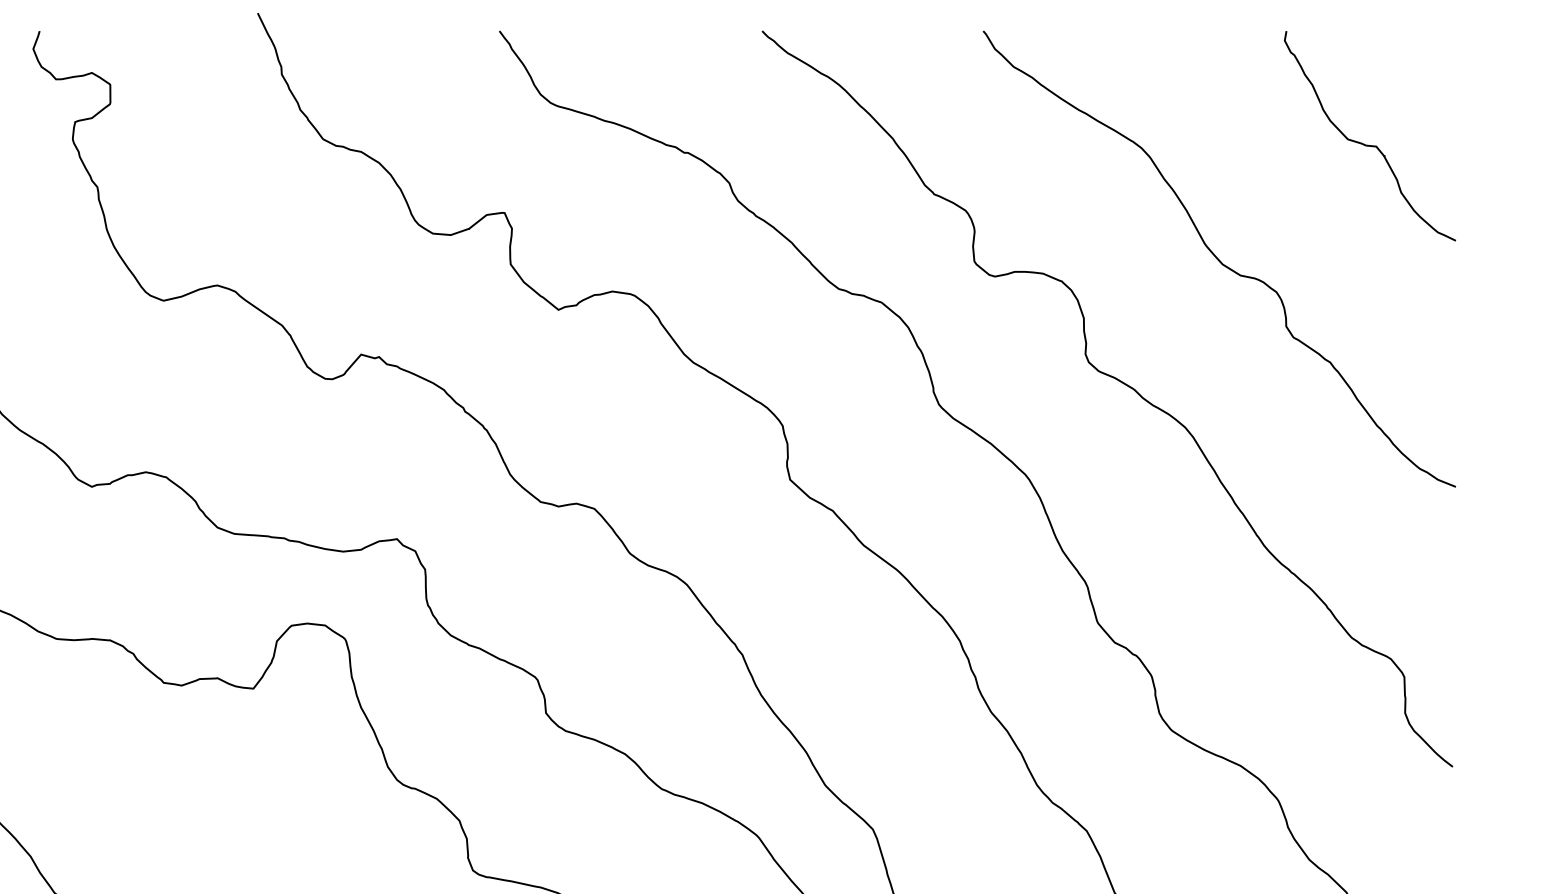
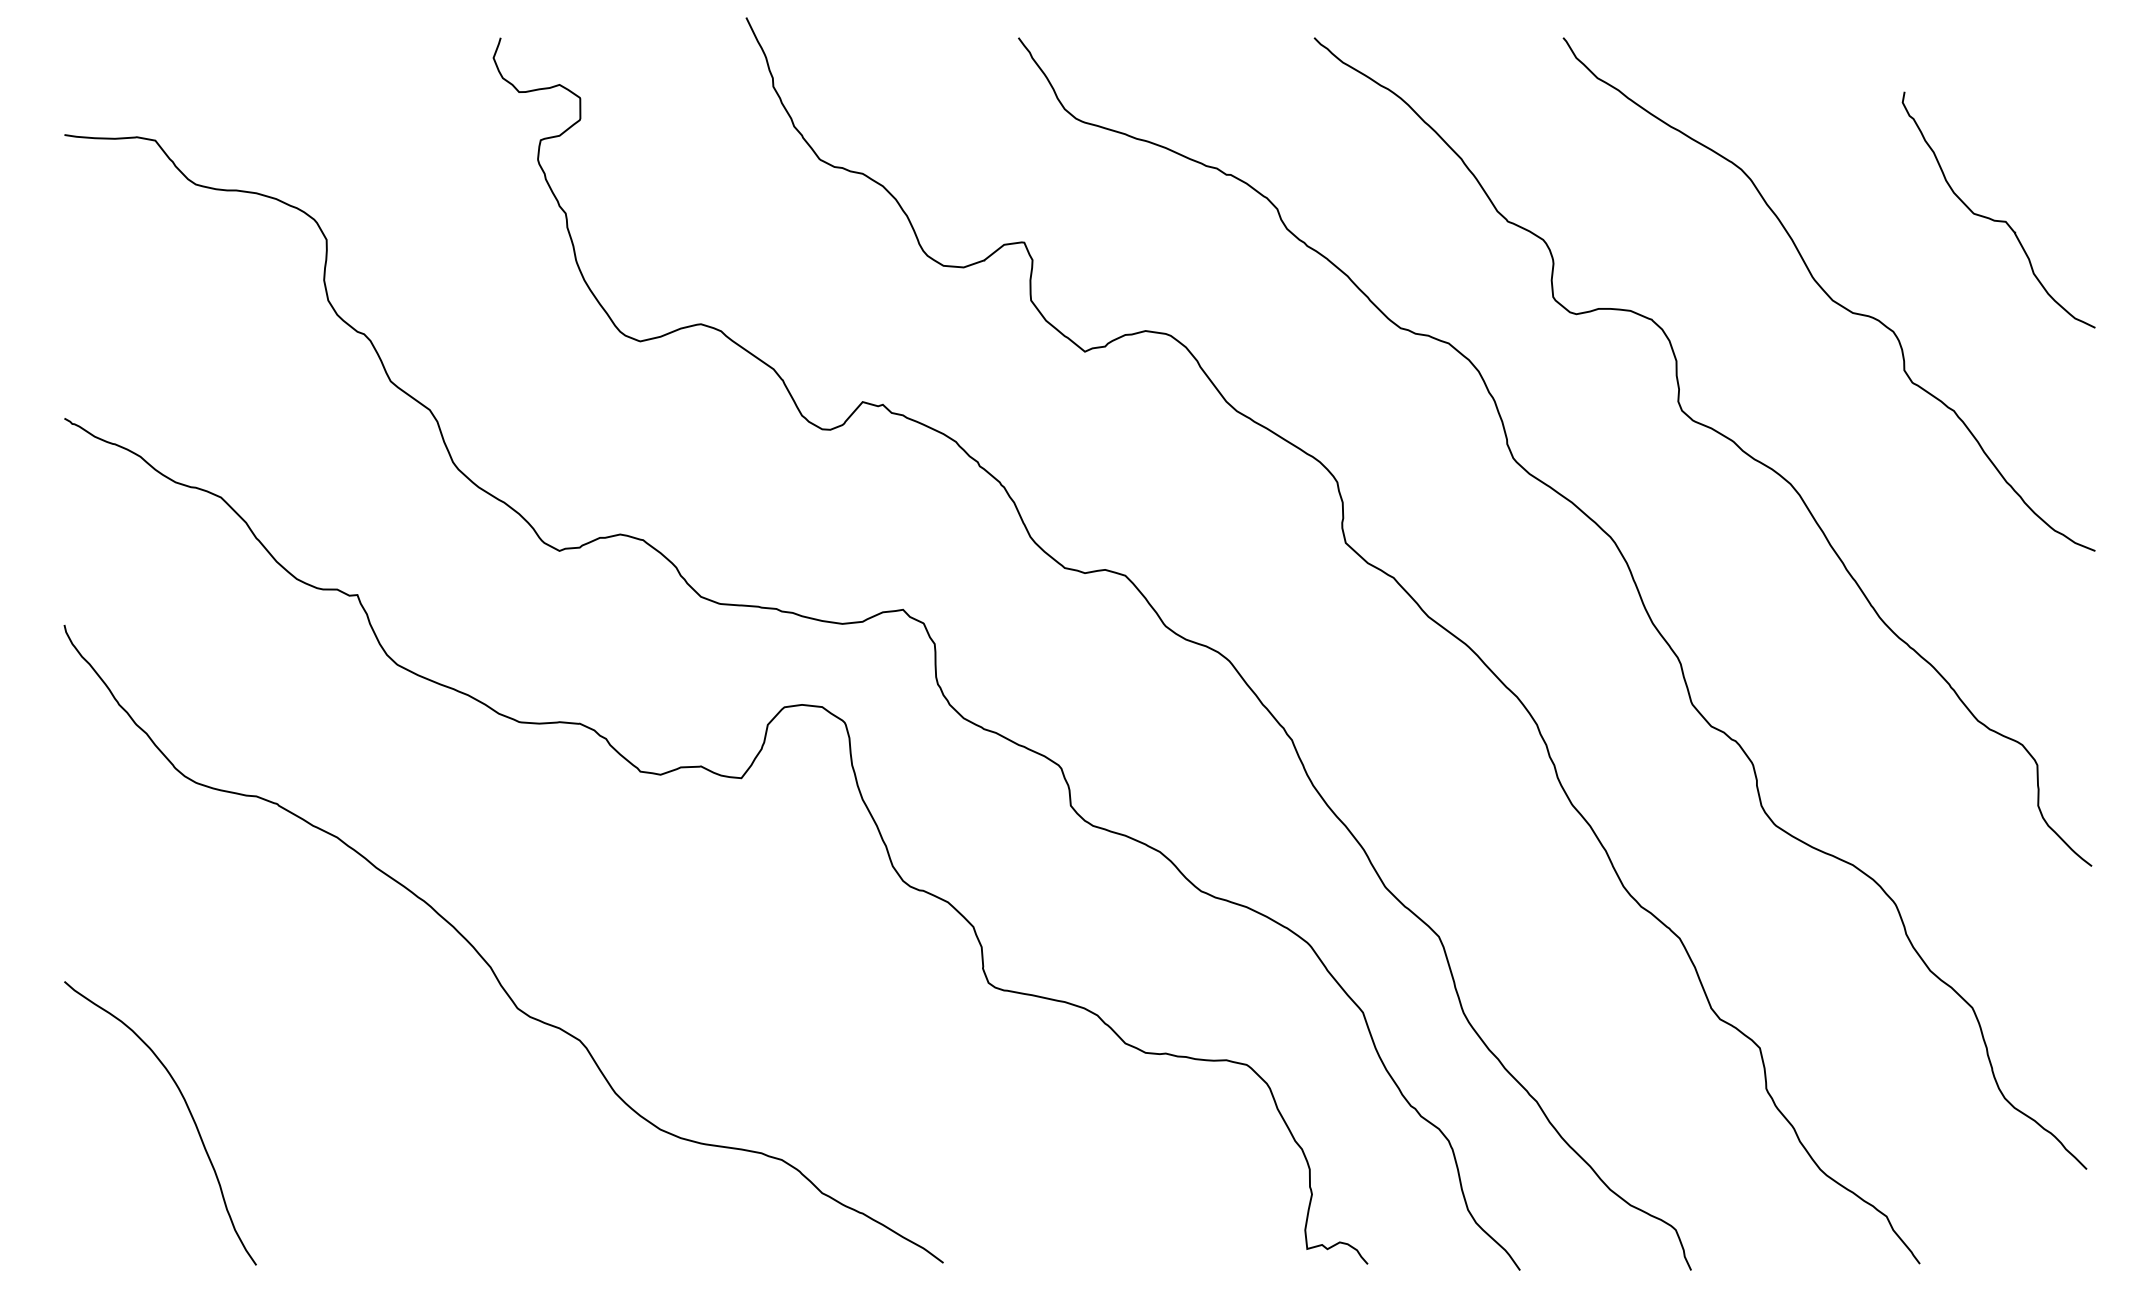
curve: (1367, 144) -> (1995, 219), moved

